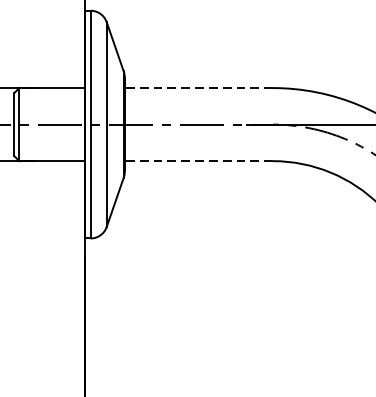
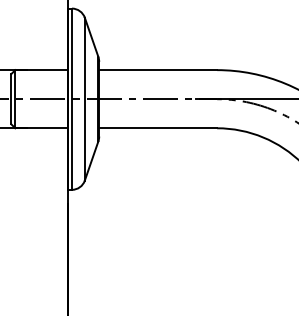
line: (199, 88) -> (158, 70), dashed -> solid
line: (199, 161) -> (158, 128), dashed -> solid

